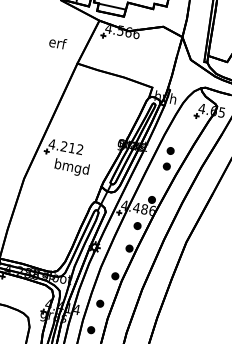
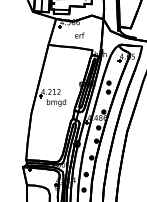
text: (57, 42) -> (79, 35), moved

